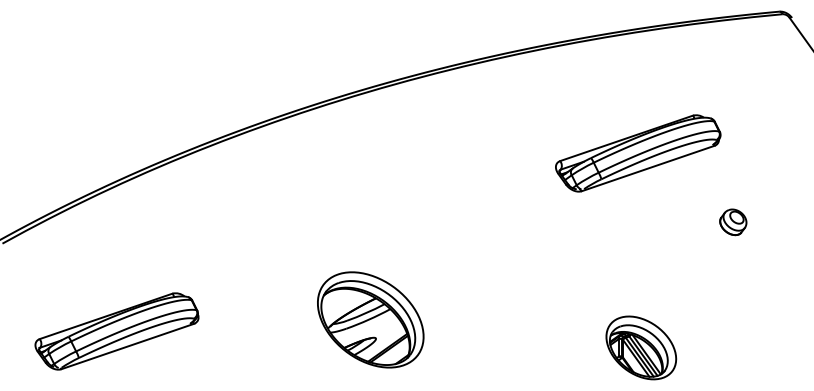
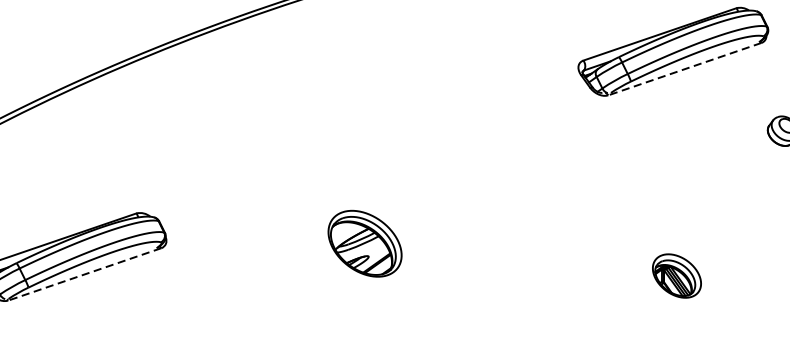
line: (647, 168) -> (684, 69), solid -> dashed
part: (370, 319) -> (364, 243), size x0.6
line: (127, 346) -> (84, 274), solid -> dashed
part: (641, 347) -> (677, 275), size x0.6

